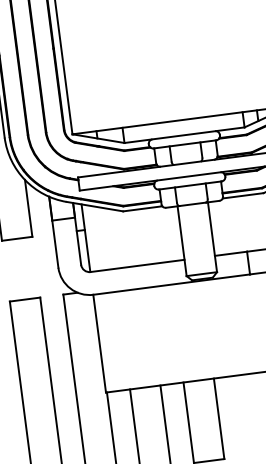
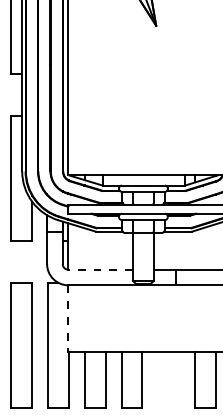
line: (137, 265) -> (100, 269), solid -> dashed
line: (99, 343) -> (68, 318), solid -> dashed

